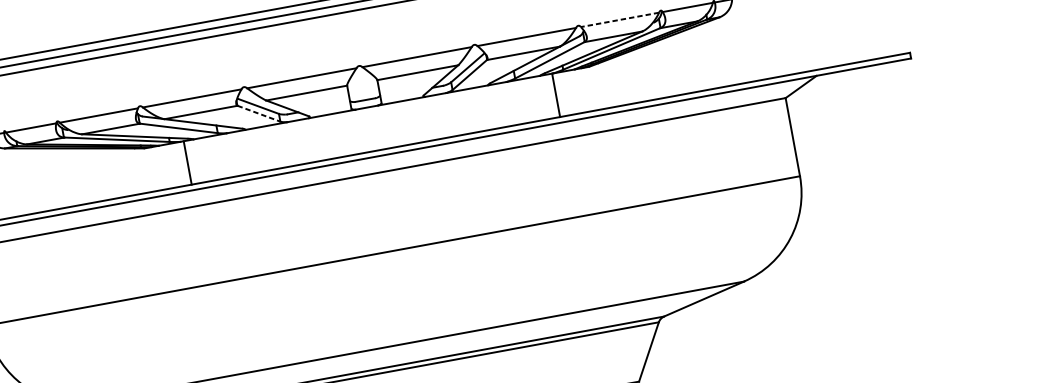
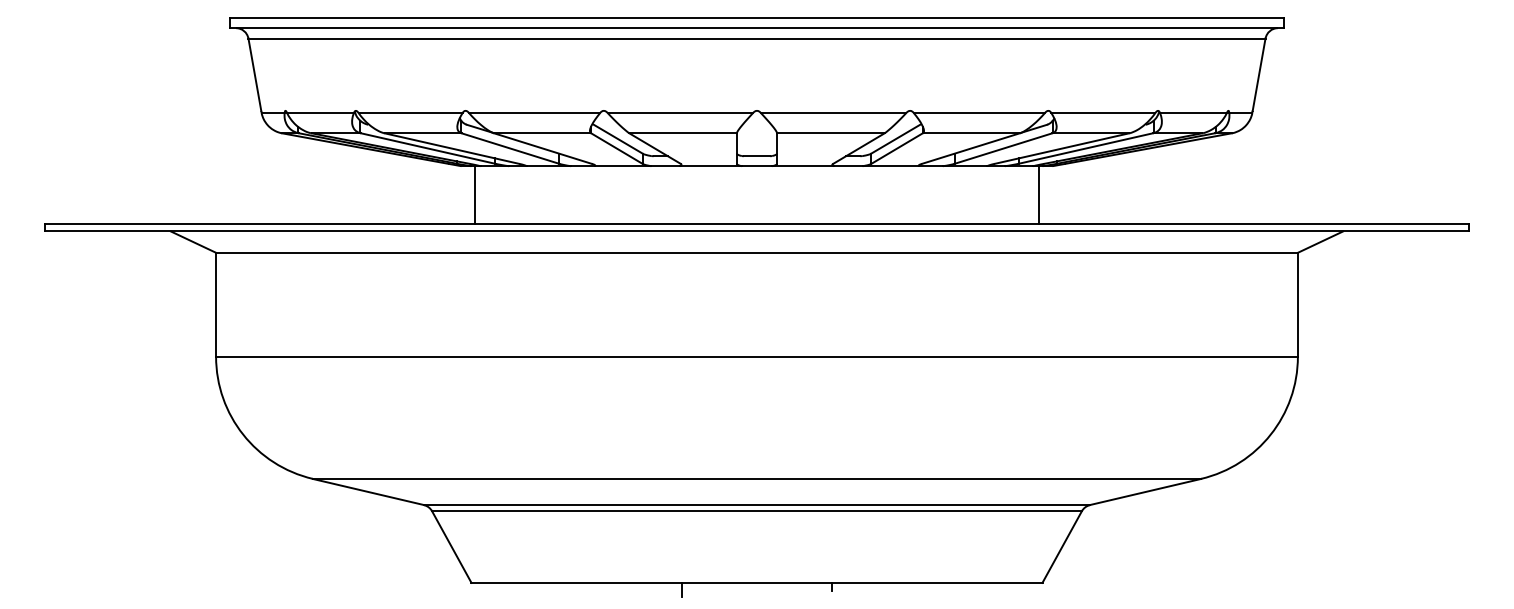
line: (620, 20) -> (1103, 113), dashed -> solid
line: (556, 94) -> (1039, 194), moved
line: (258, 113) -> (616, 148), dashed -> solid
line: (187, 162) -> (474, 194), moved

